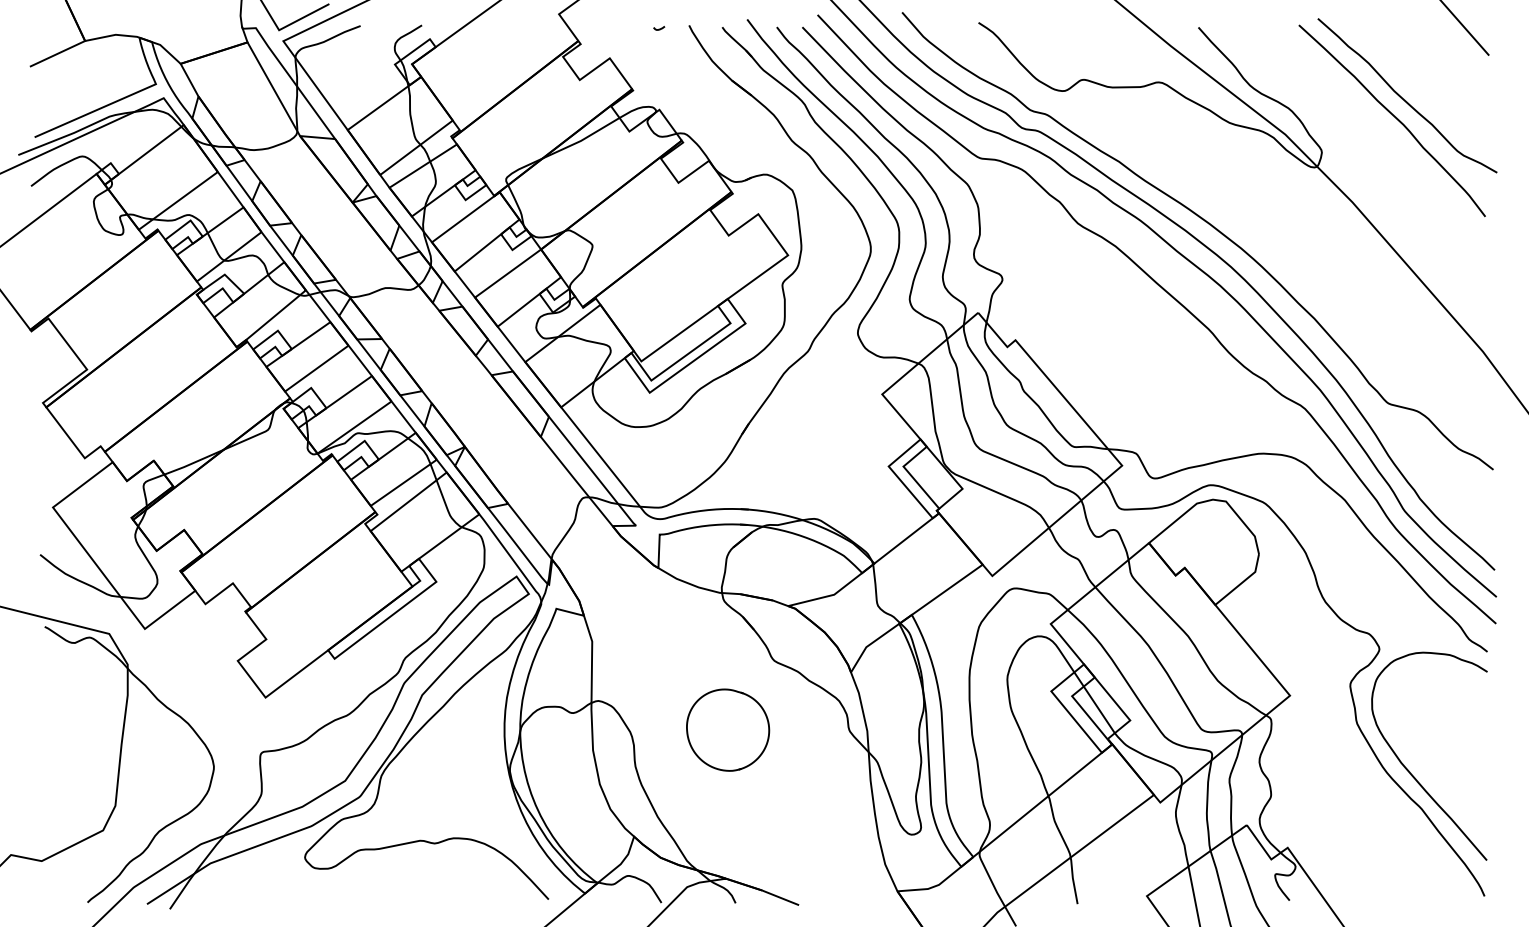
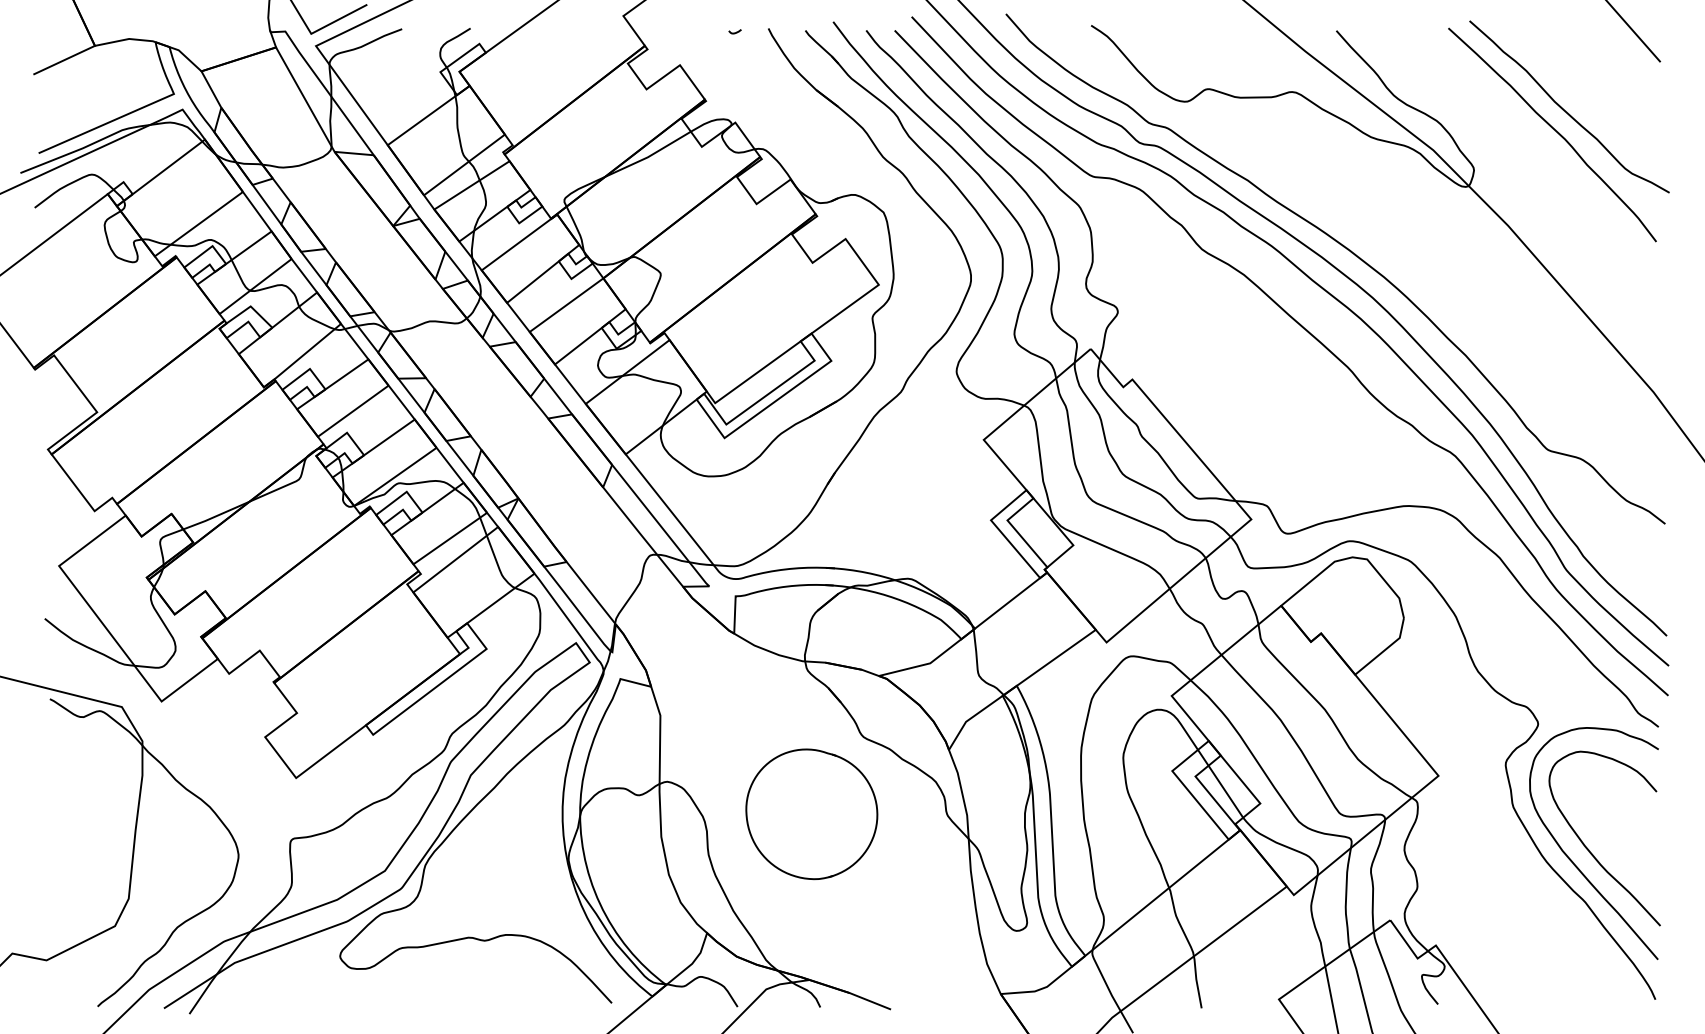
part: (727, 730) -> (811, 814), size x1.43
curve: (1425, 761) -> (1589, 849), added

